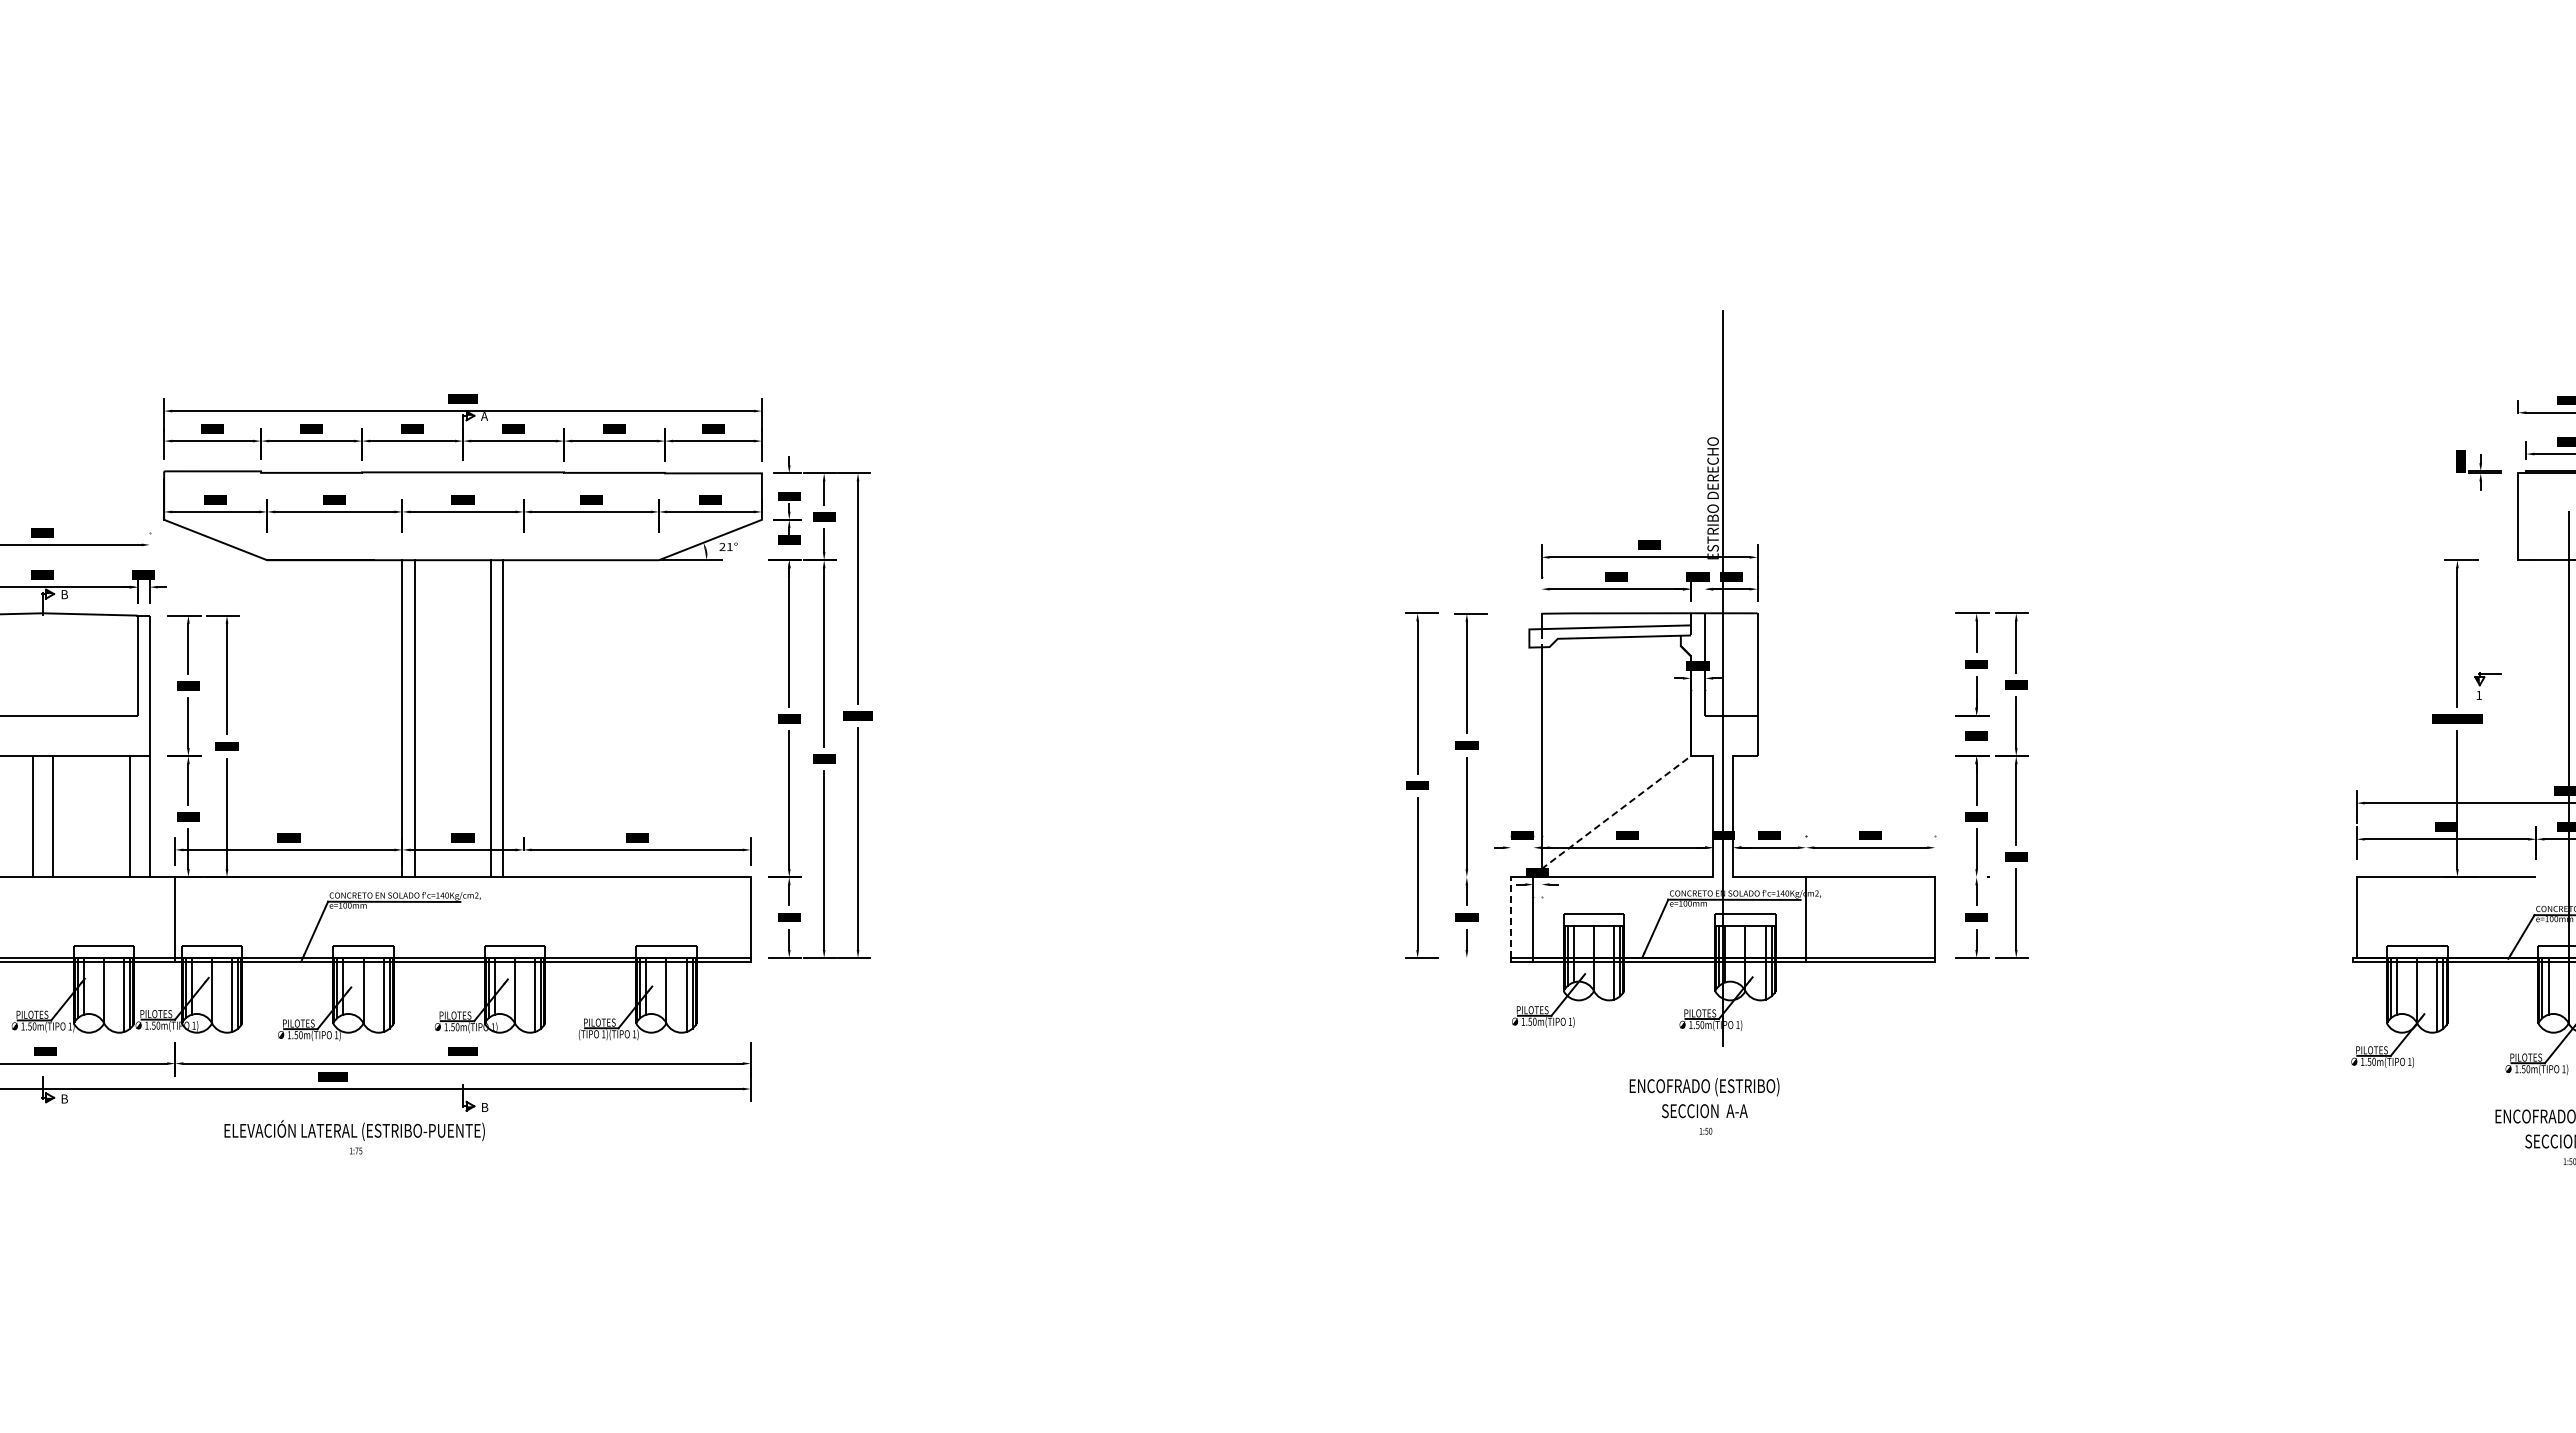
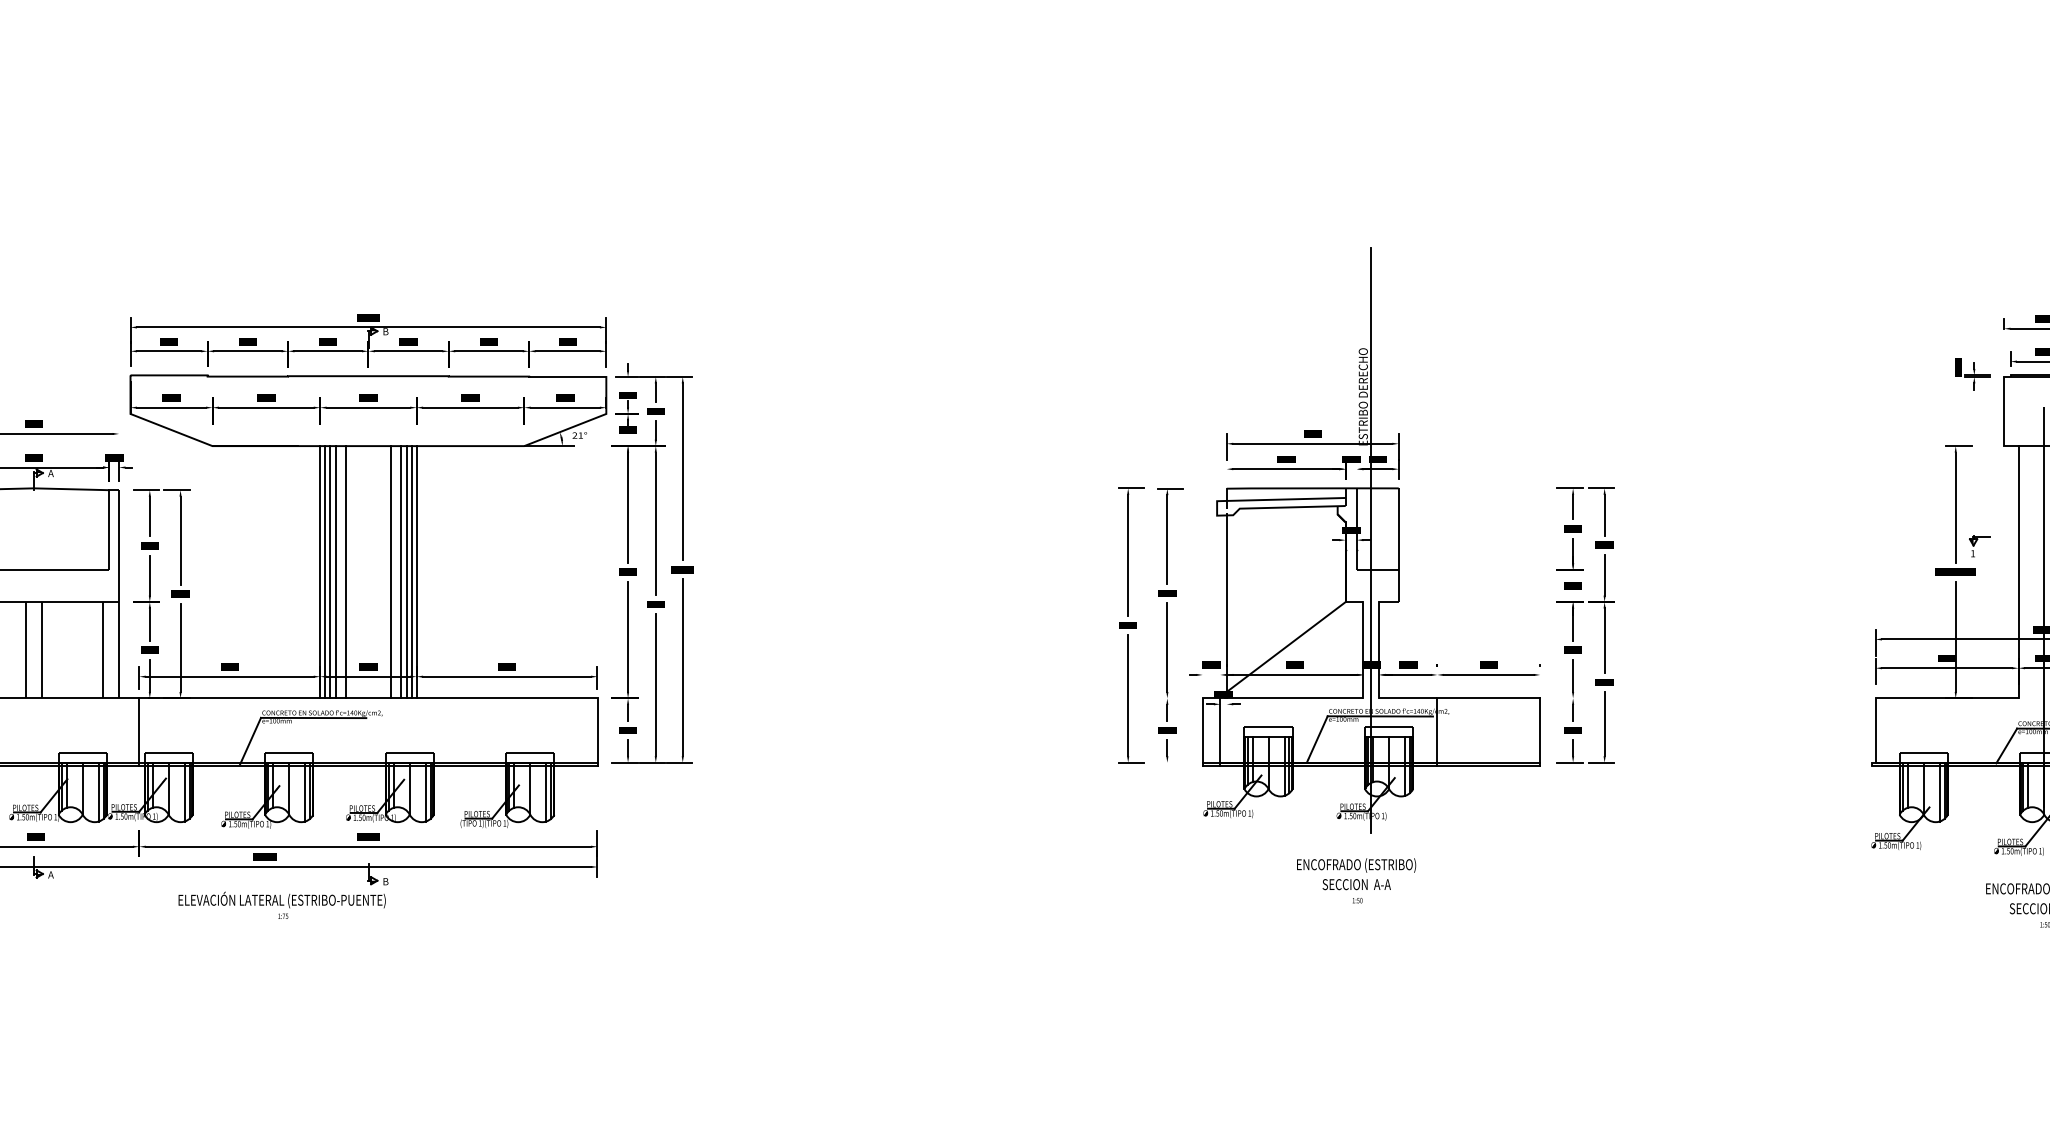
text: (484, 416) -> (385, 331), A -> B
text: (63, 594) -> (50, 473), B -> A
line: (408, 718) -> (325, 572), added
line: (422, 718) -> (336, 572), added
line: (434, 718) -> (345, 572), added
line: (511, 718) -> (406, 572), added
line: (517, 718) -> (411, 572), added
line: (523, 718) -> (416, 572), added
line: (2536, 718) -> (2018, 572), added
line: (1616, 812) -> (1286, 646), dashed -> solid
line: (1511, 917) -> (1202, 730), dashed -> solid
text: (63, 1098) -> (50, 874), B -> A

